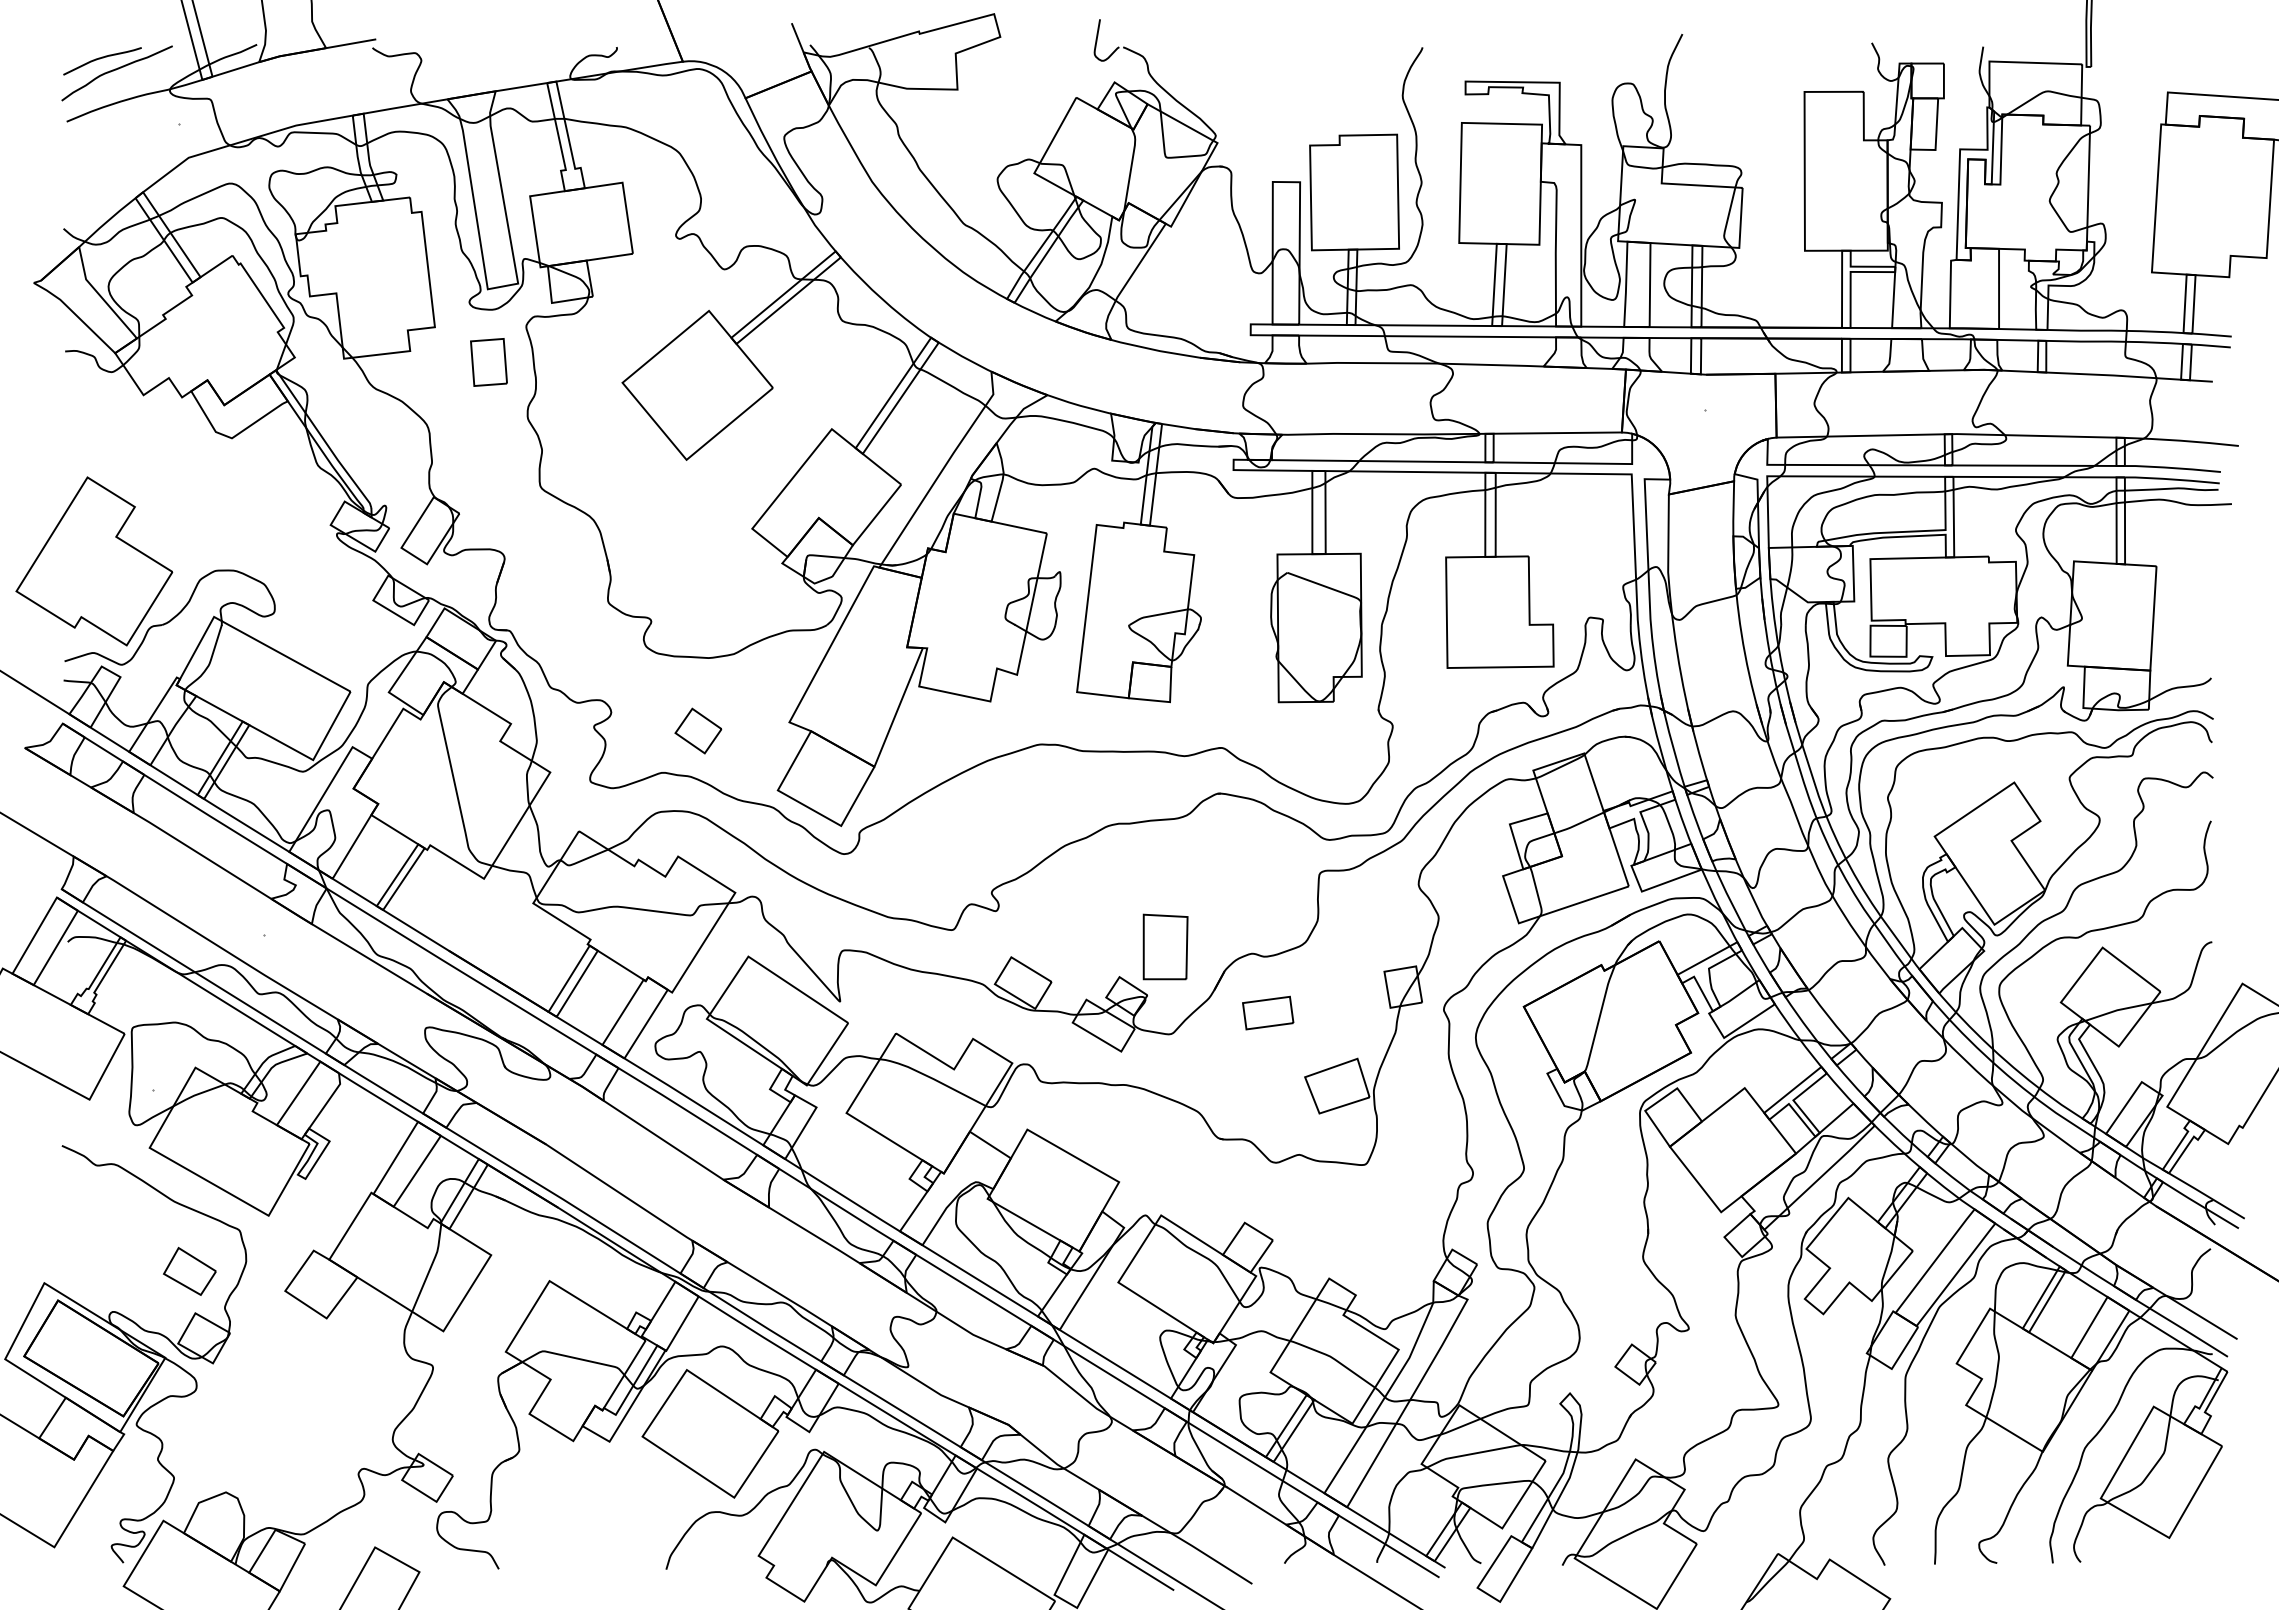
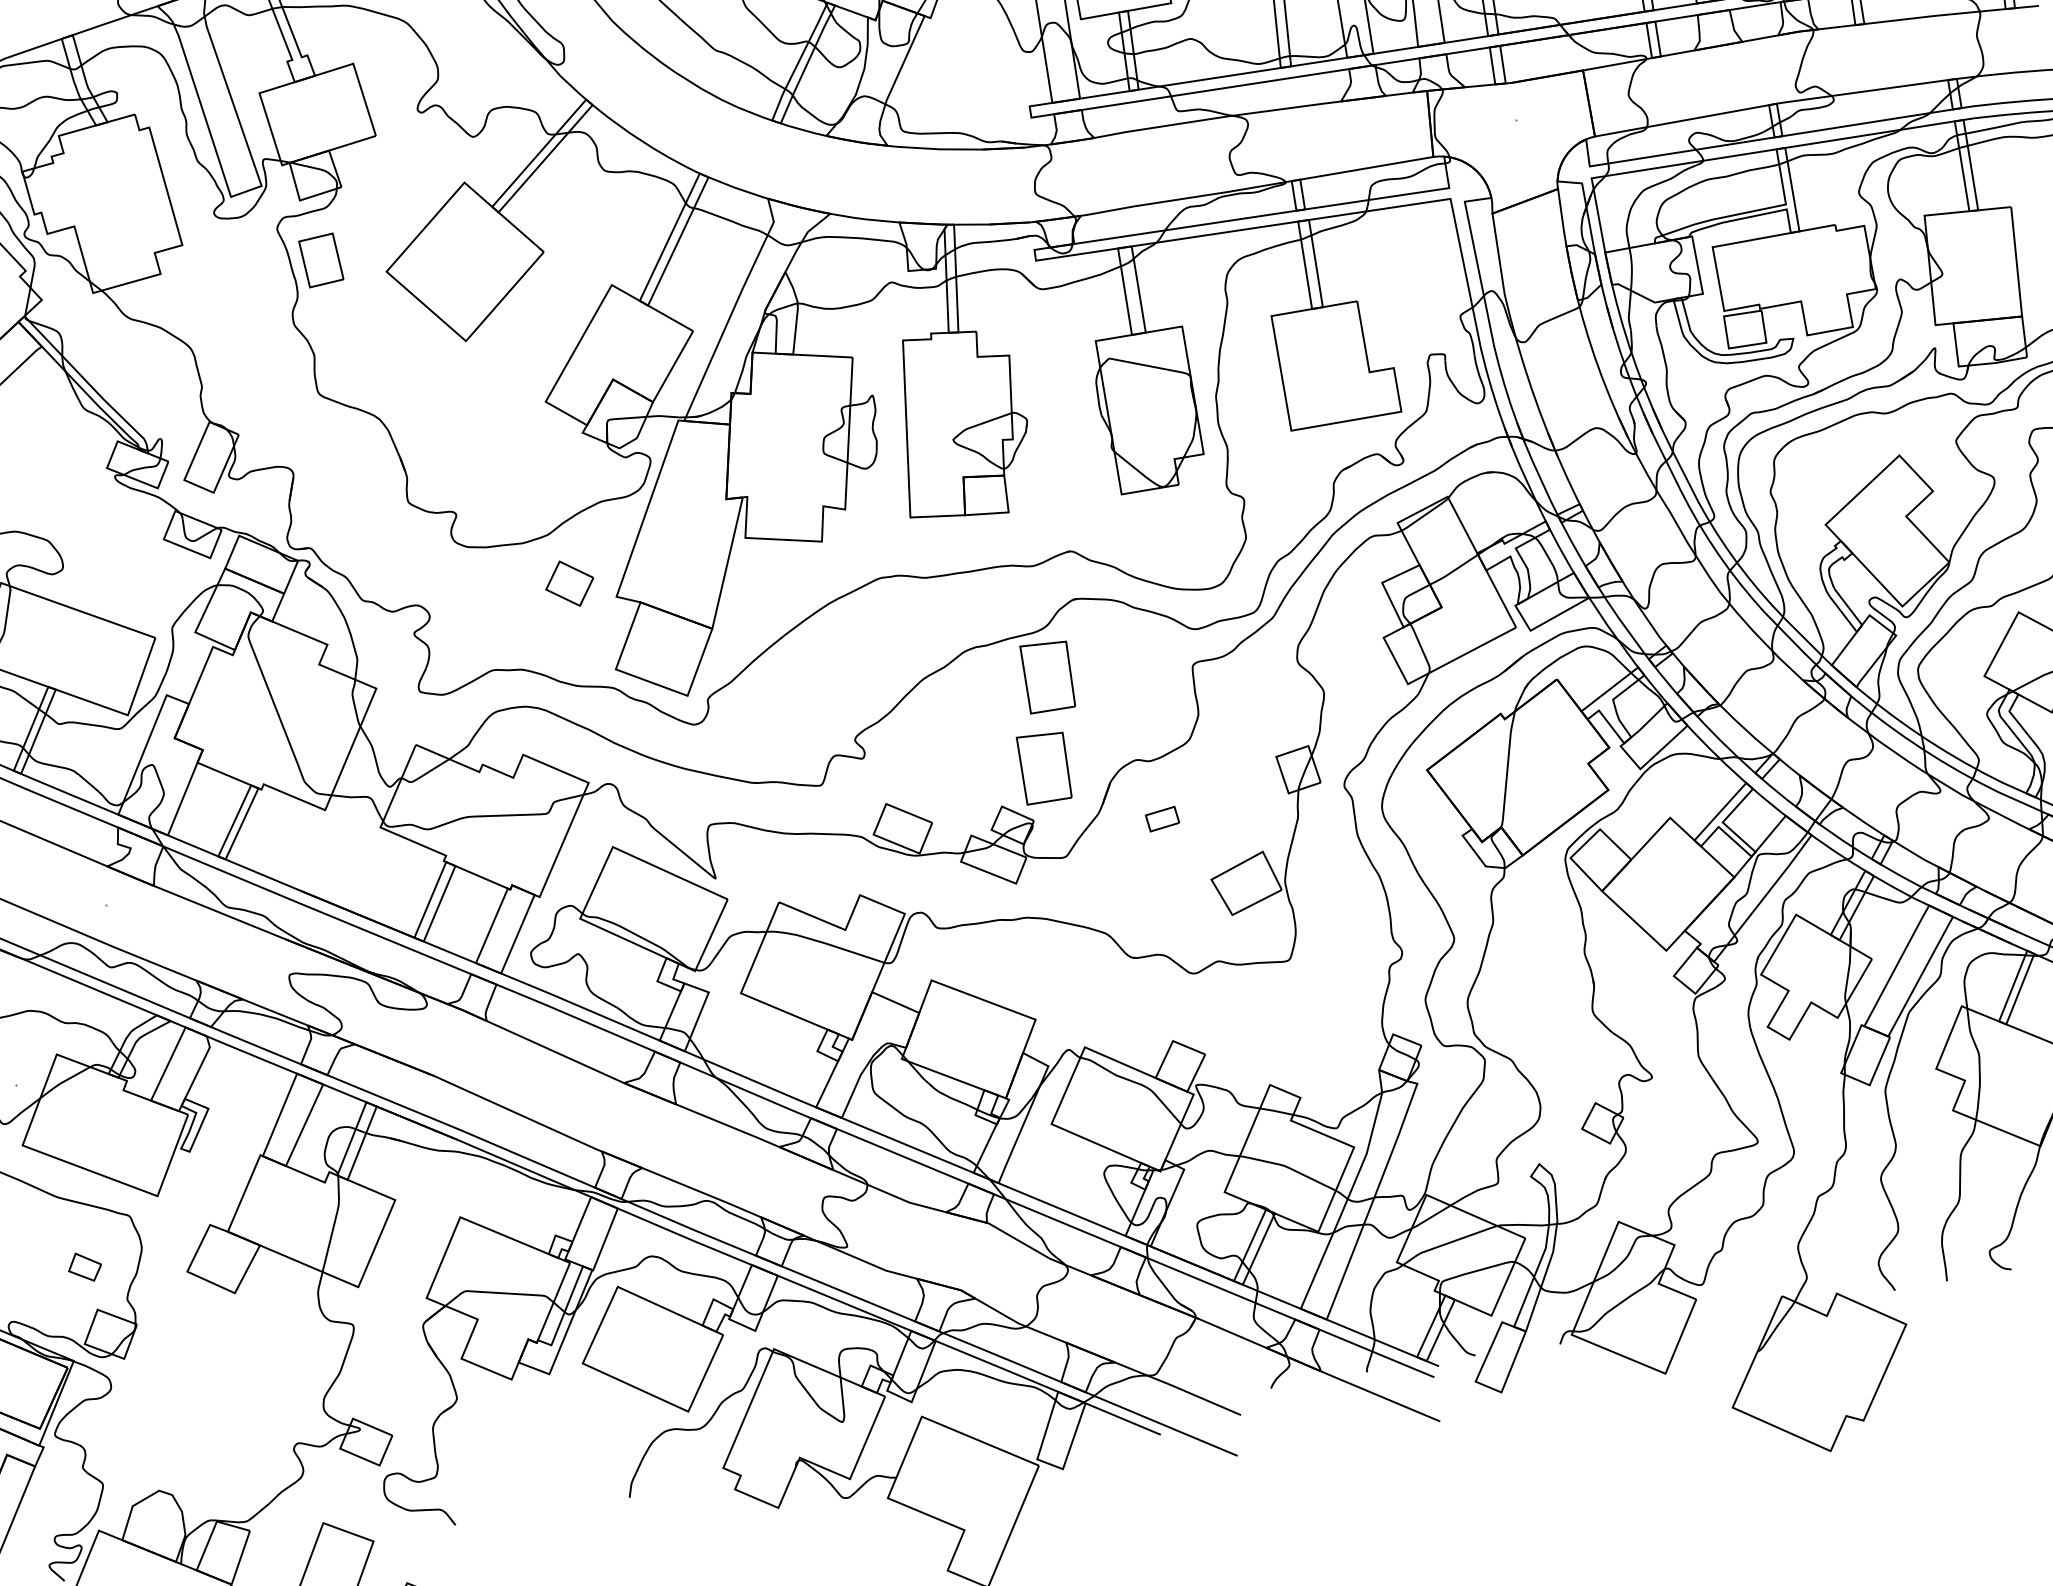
part: (488, 362) -> (320, 260), moved
part: (698, 730) -> (569, 583), moved
part: (1182, 861) -> (1048, 675), added
part: (1268, 1012) -> (1162, 818), size x0.6
part: (189, 1271) -> (84, 1267), size x0.6

